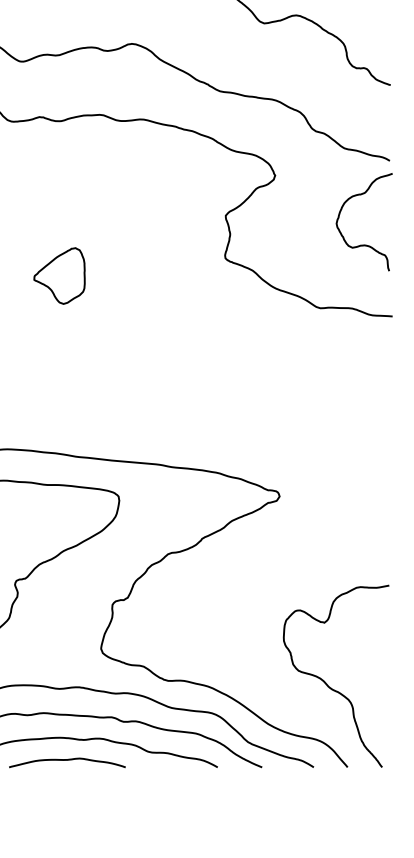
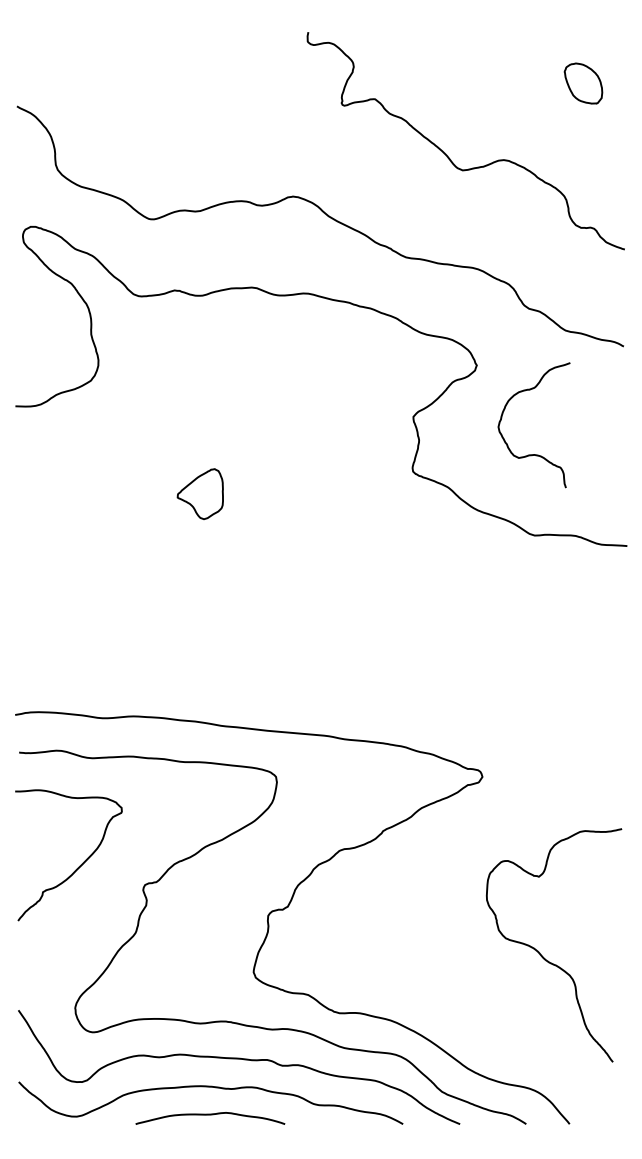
curve: (363, 245) -> (533, 454), moved
part: (59, 275) -> (200, 493), size x0.7
curve: (328, 684) -> (543, 956), moved

